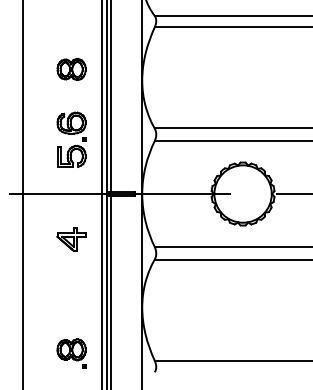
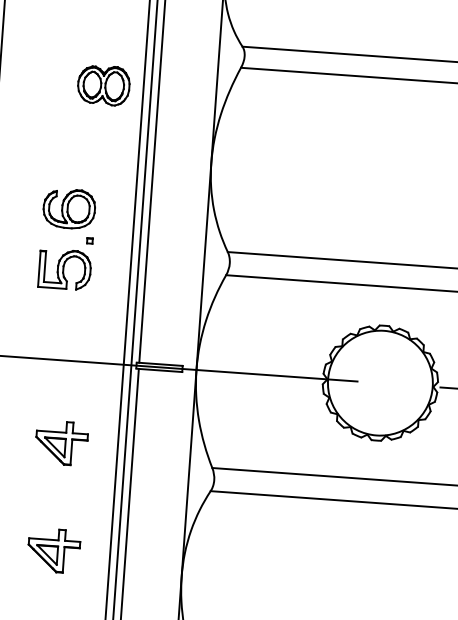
part: (71, 69) -> (103, 85), moved
part: (71, 139) -> (67, 238), moved
part: (71, 298) -> (53, 551), added

